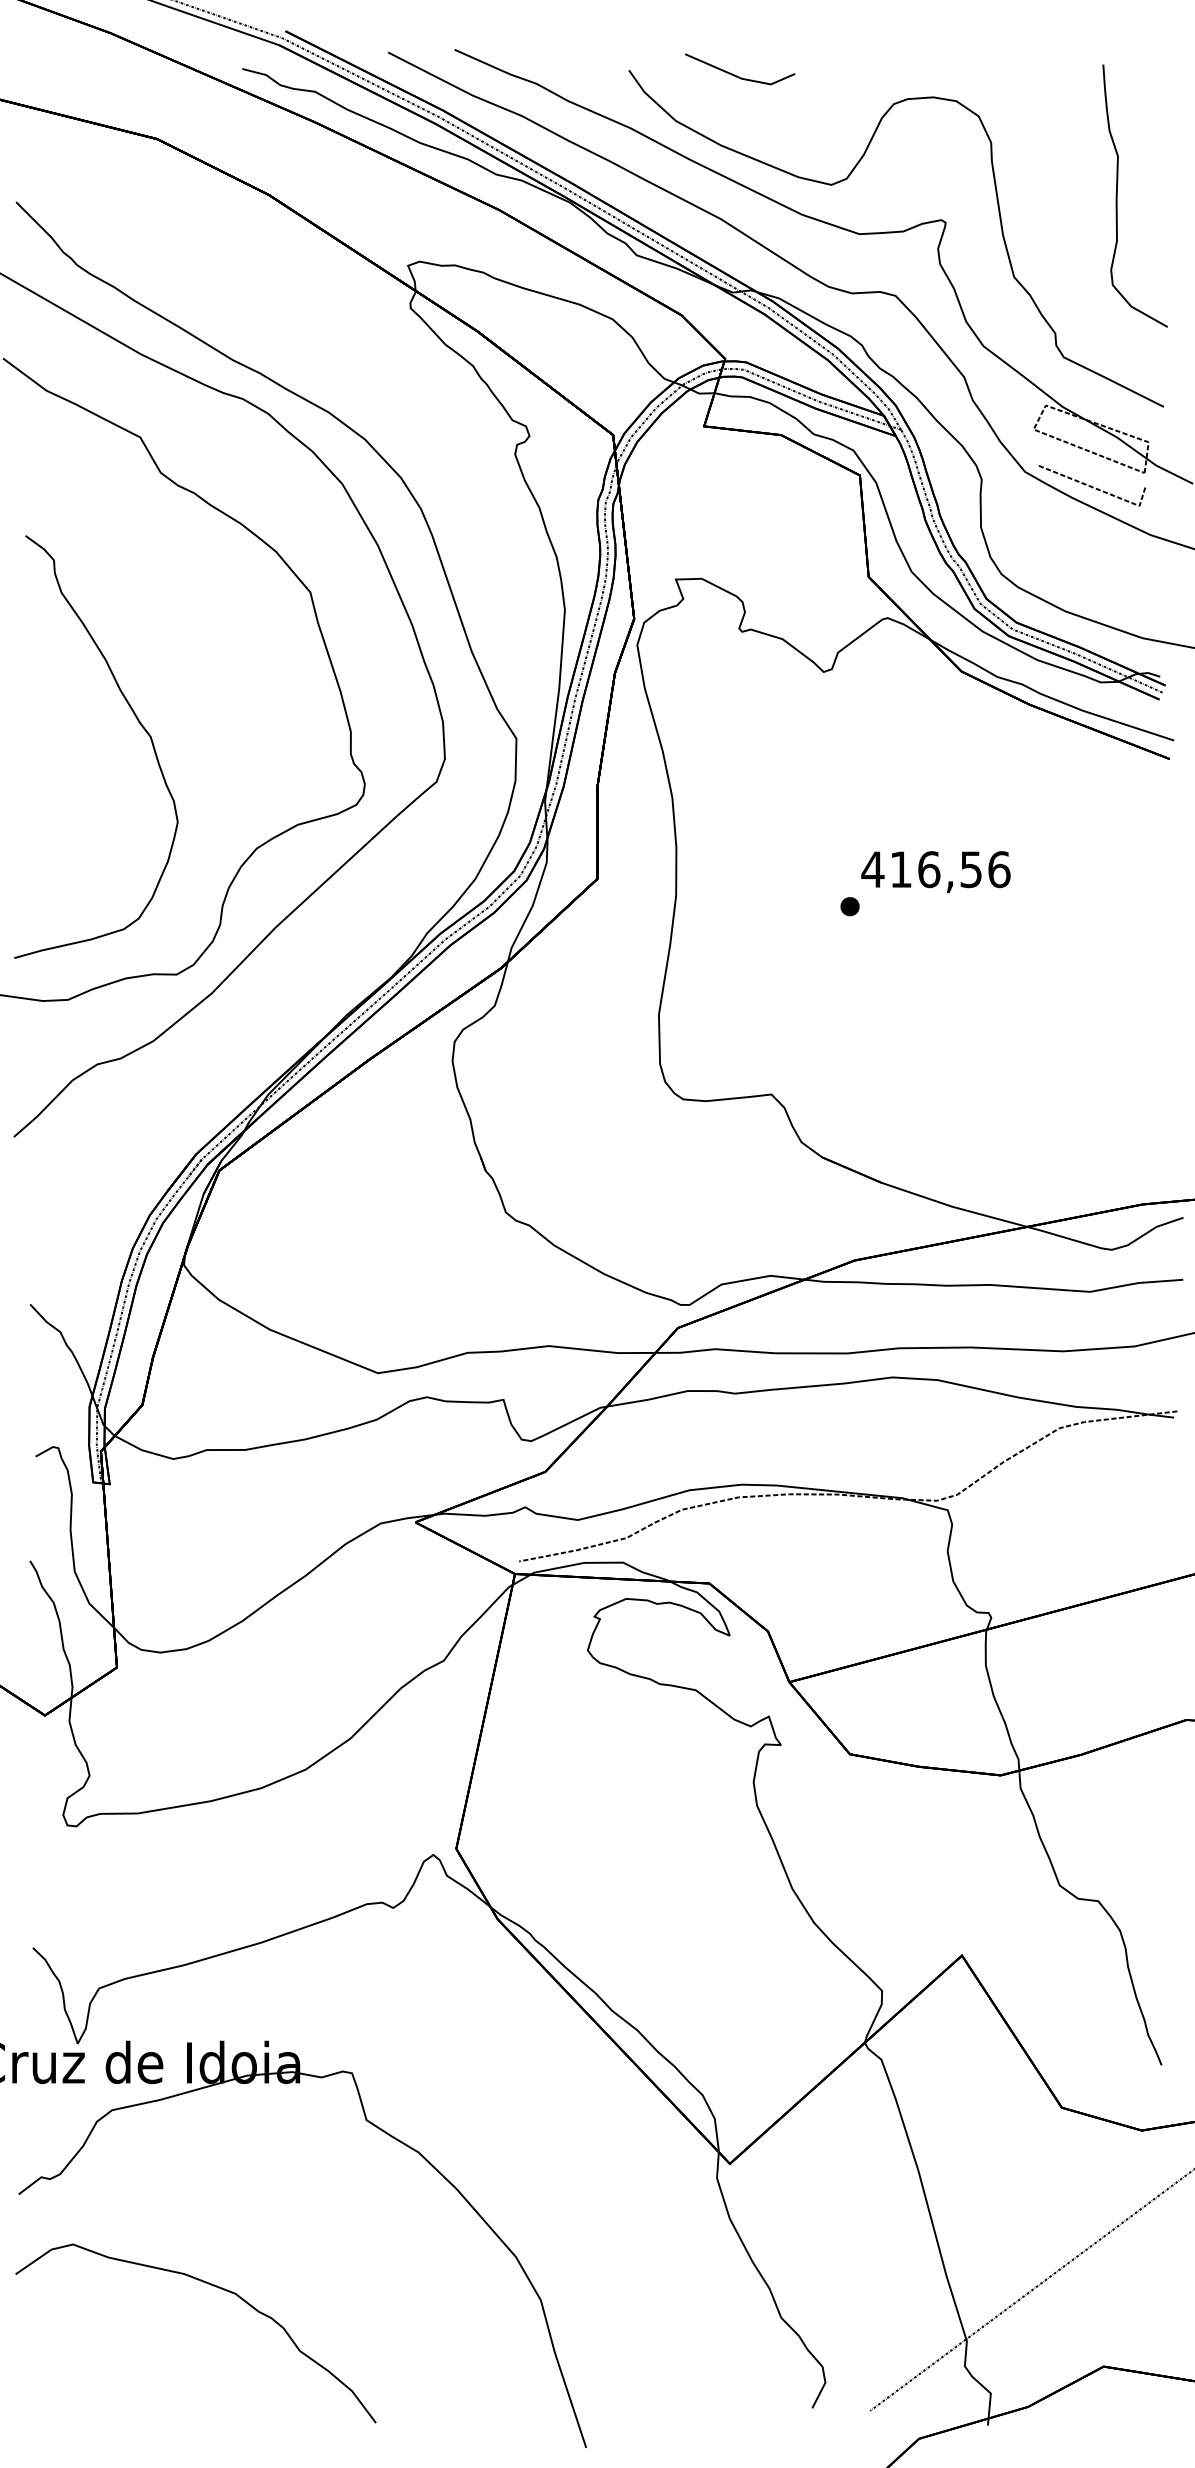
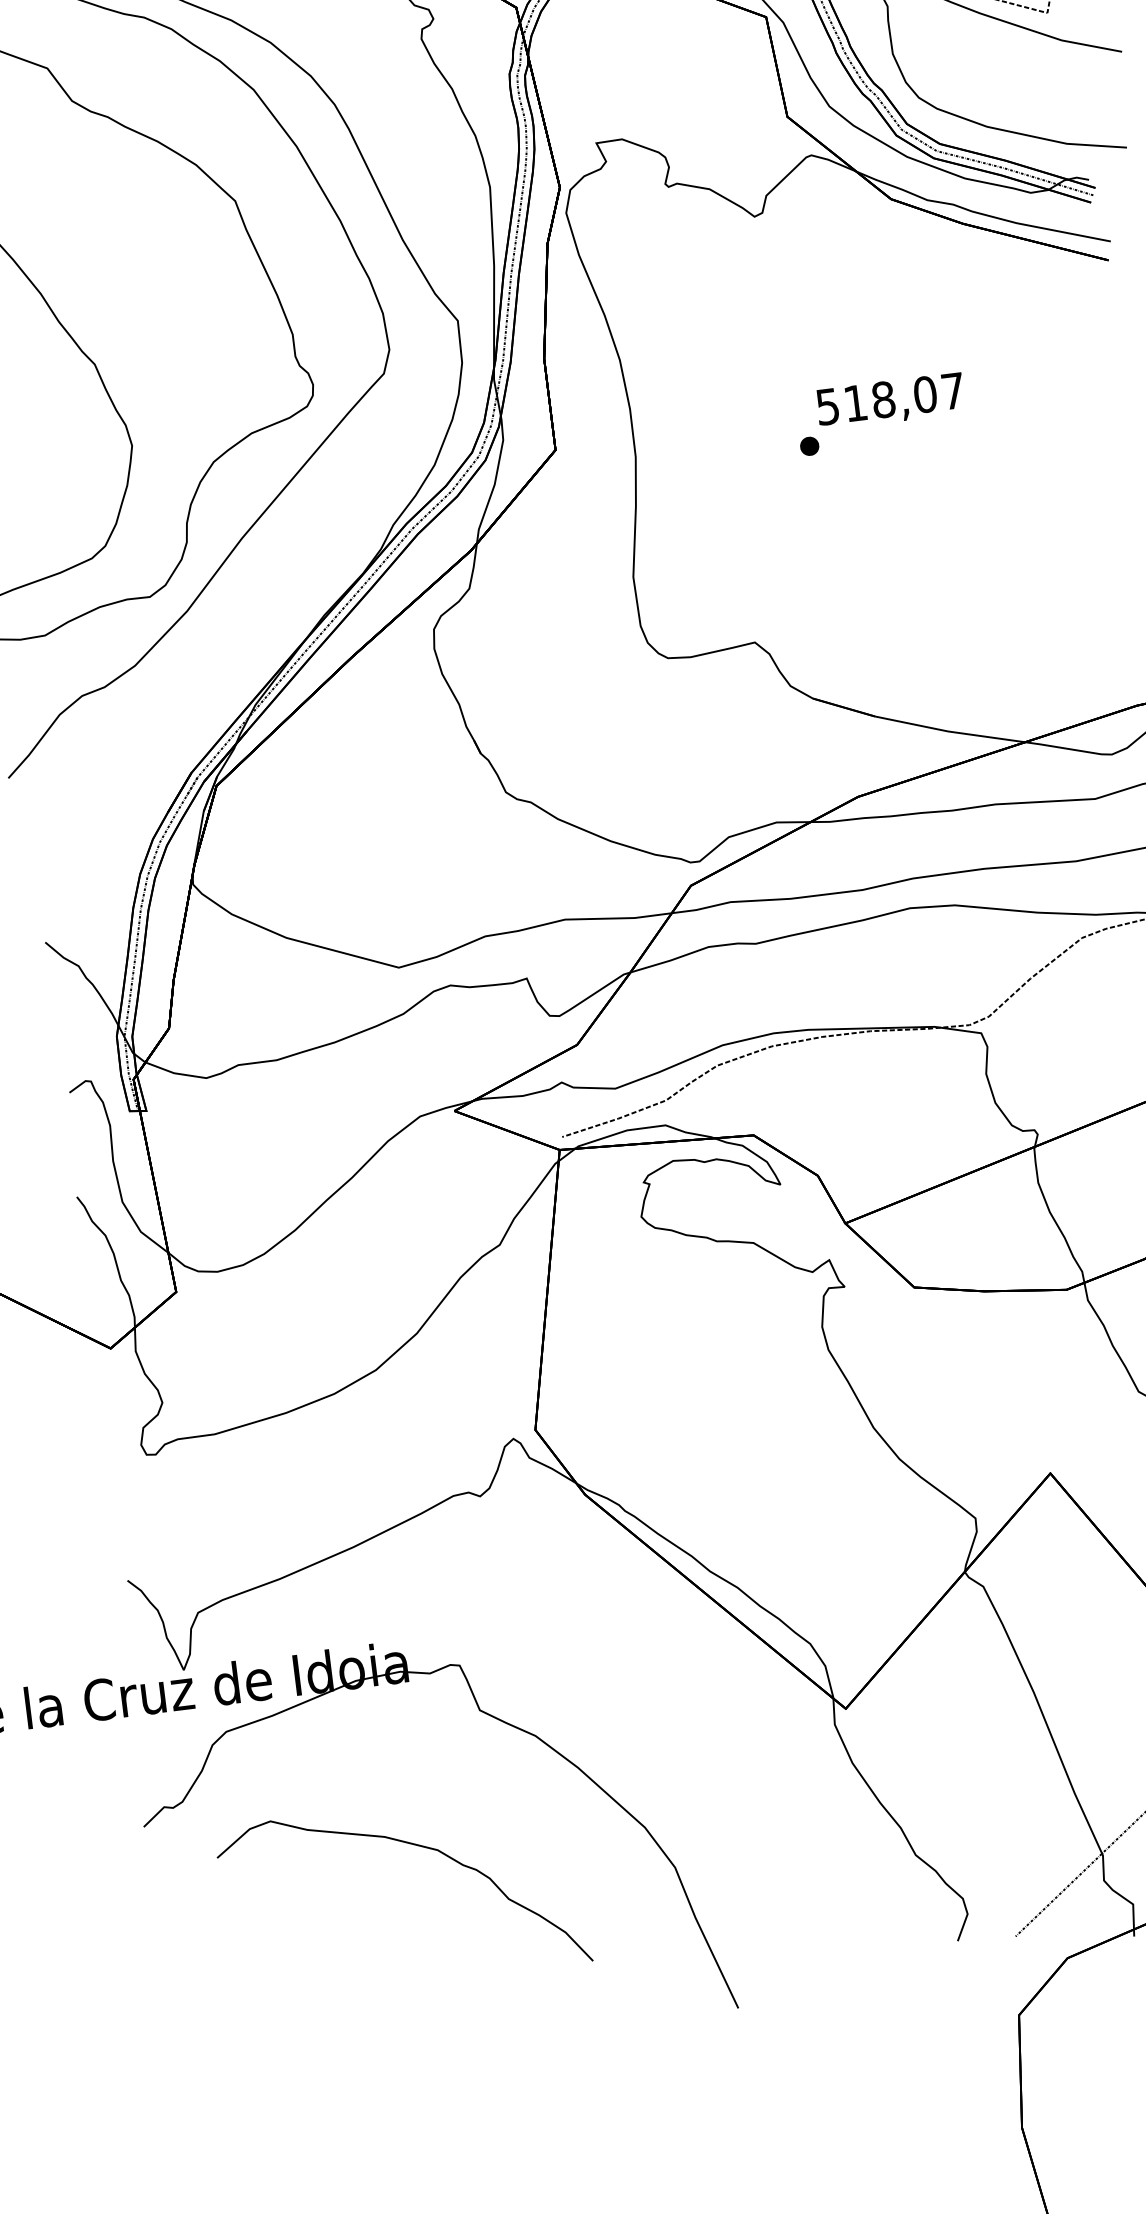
text: (935, 869) -> (889, 398), 416,56 -> 518,07
part: (210, 2285) -> (411, 1845), moved

